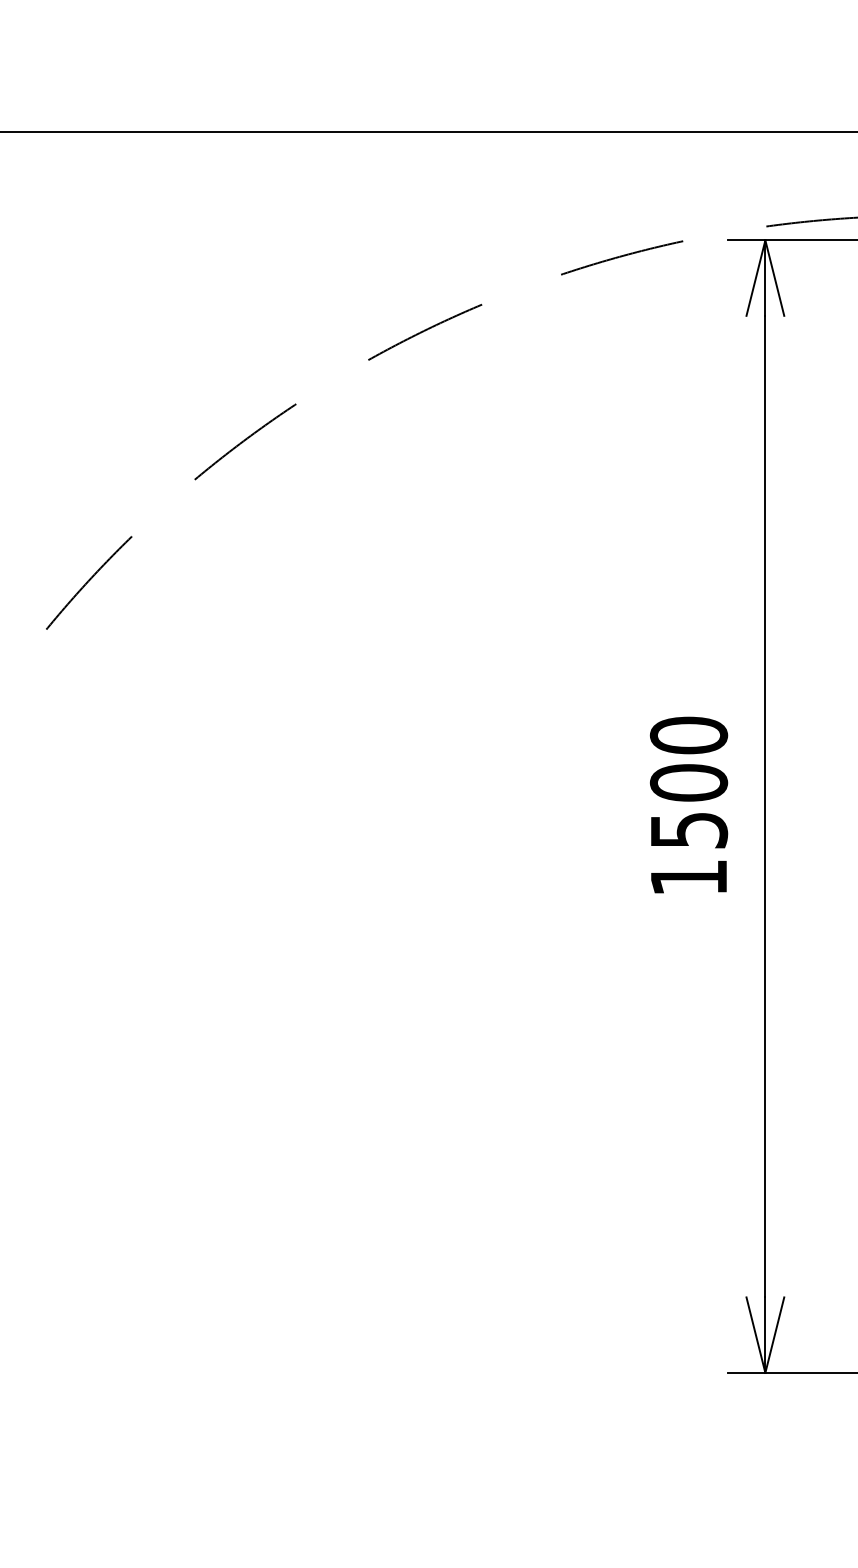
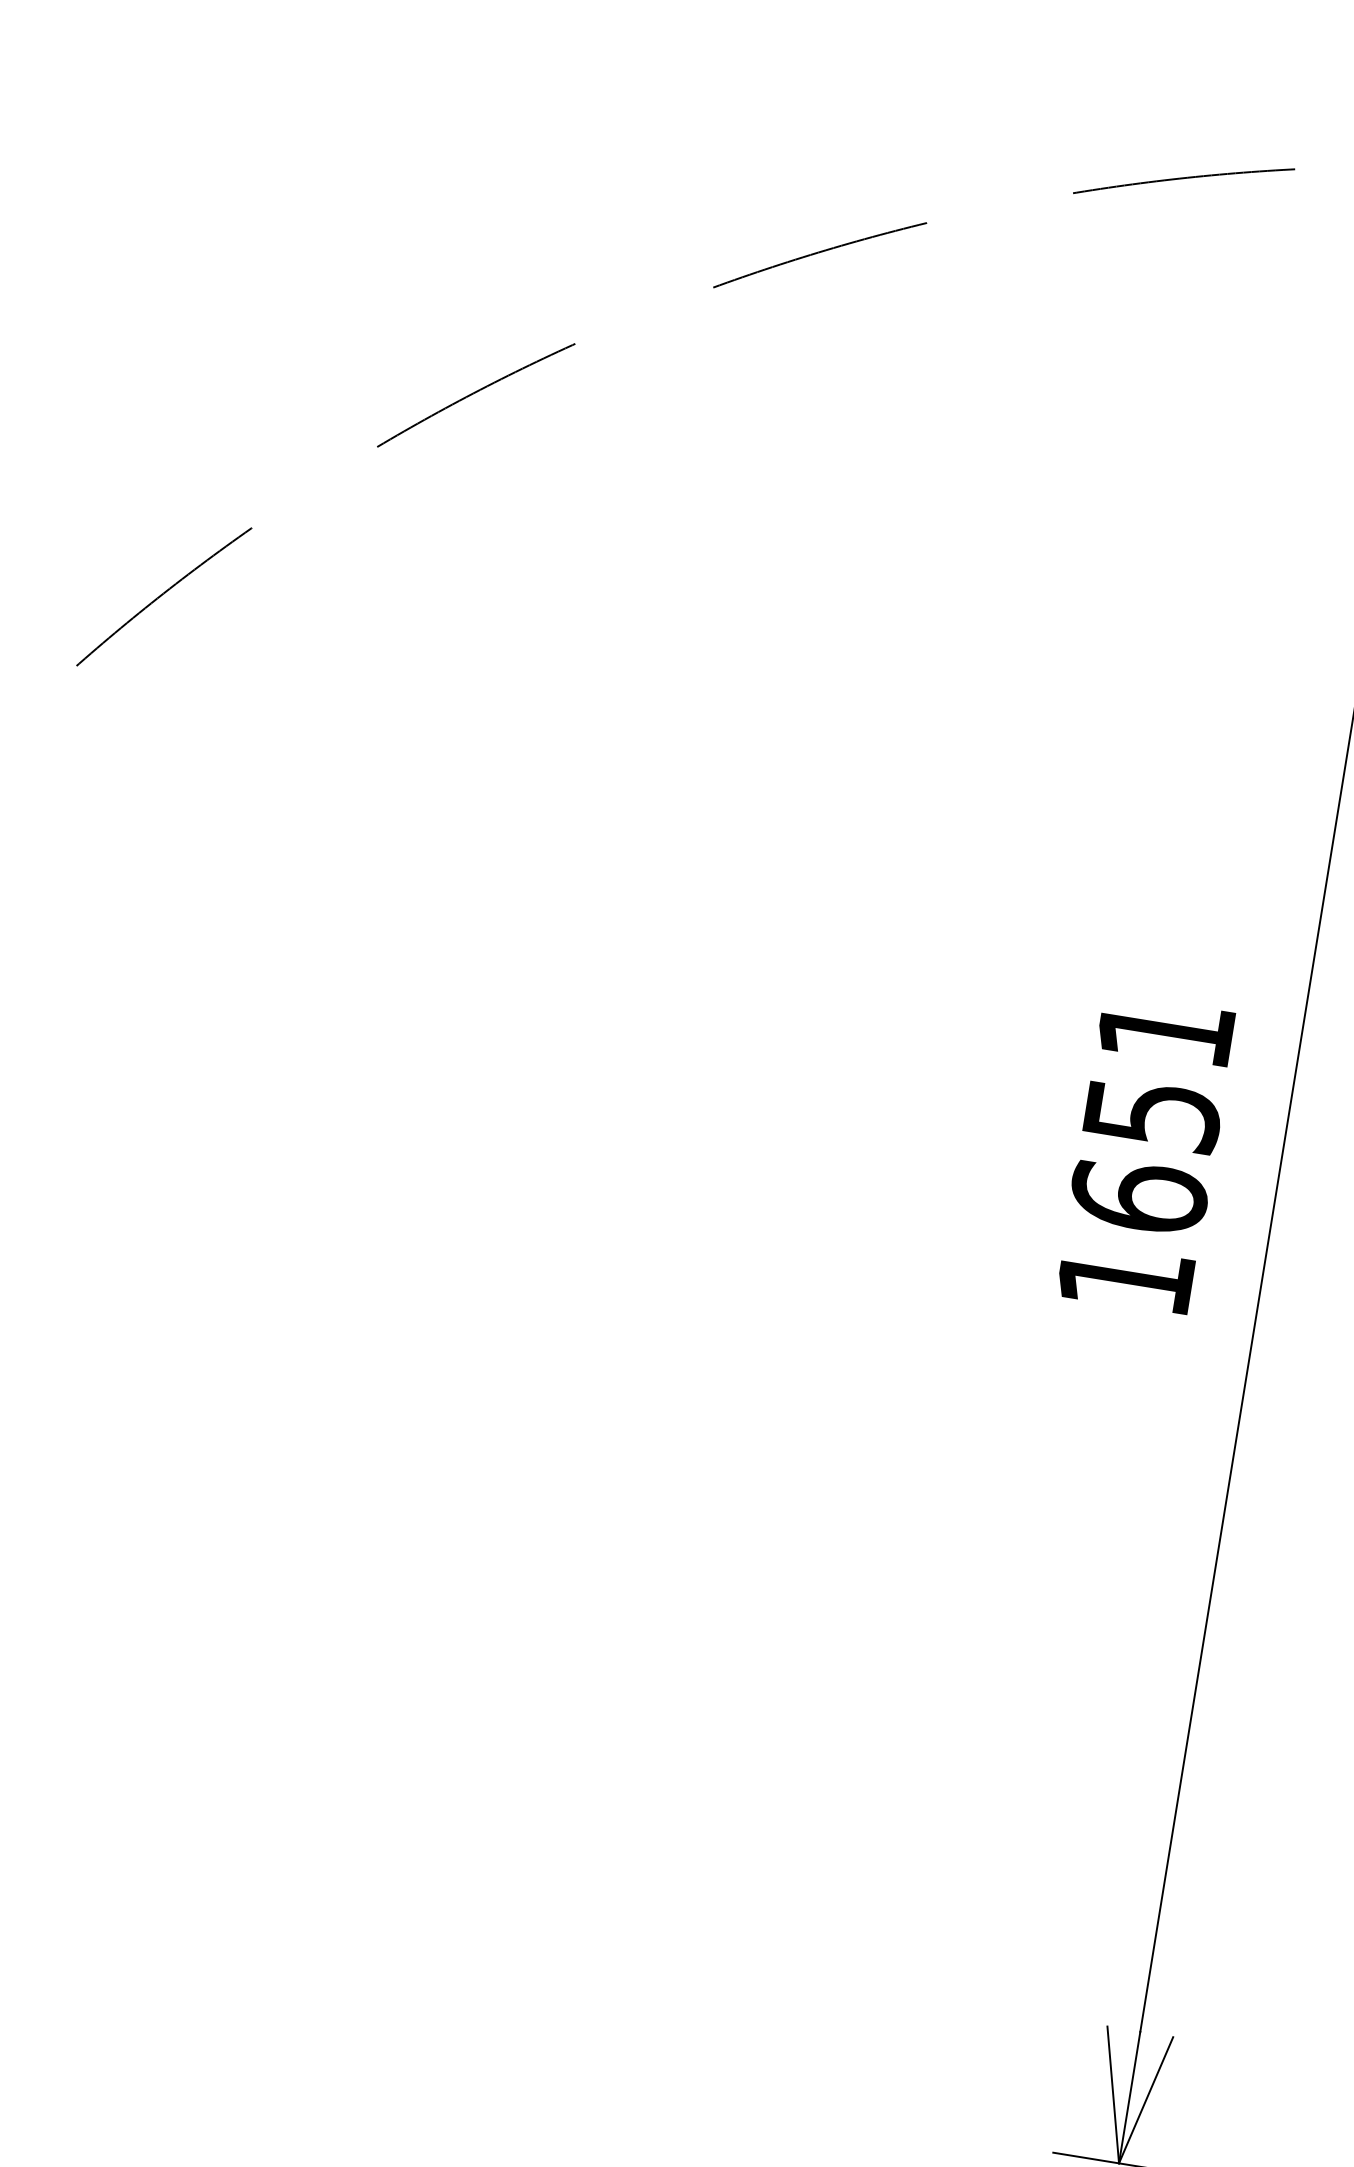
text: (688, 782) -> (1151, 1113), 1500 -> 1651

